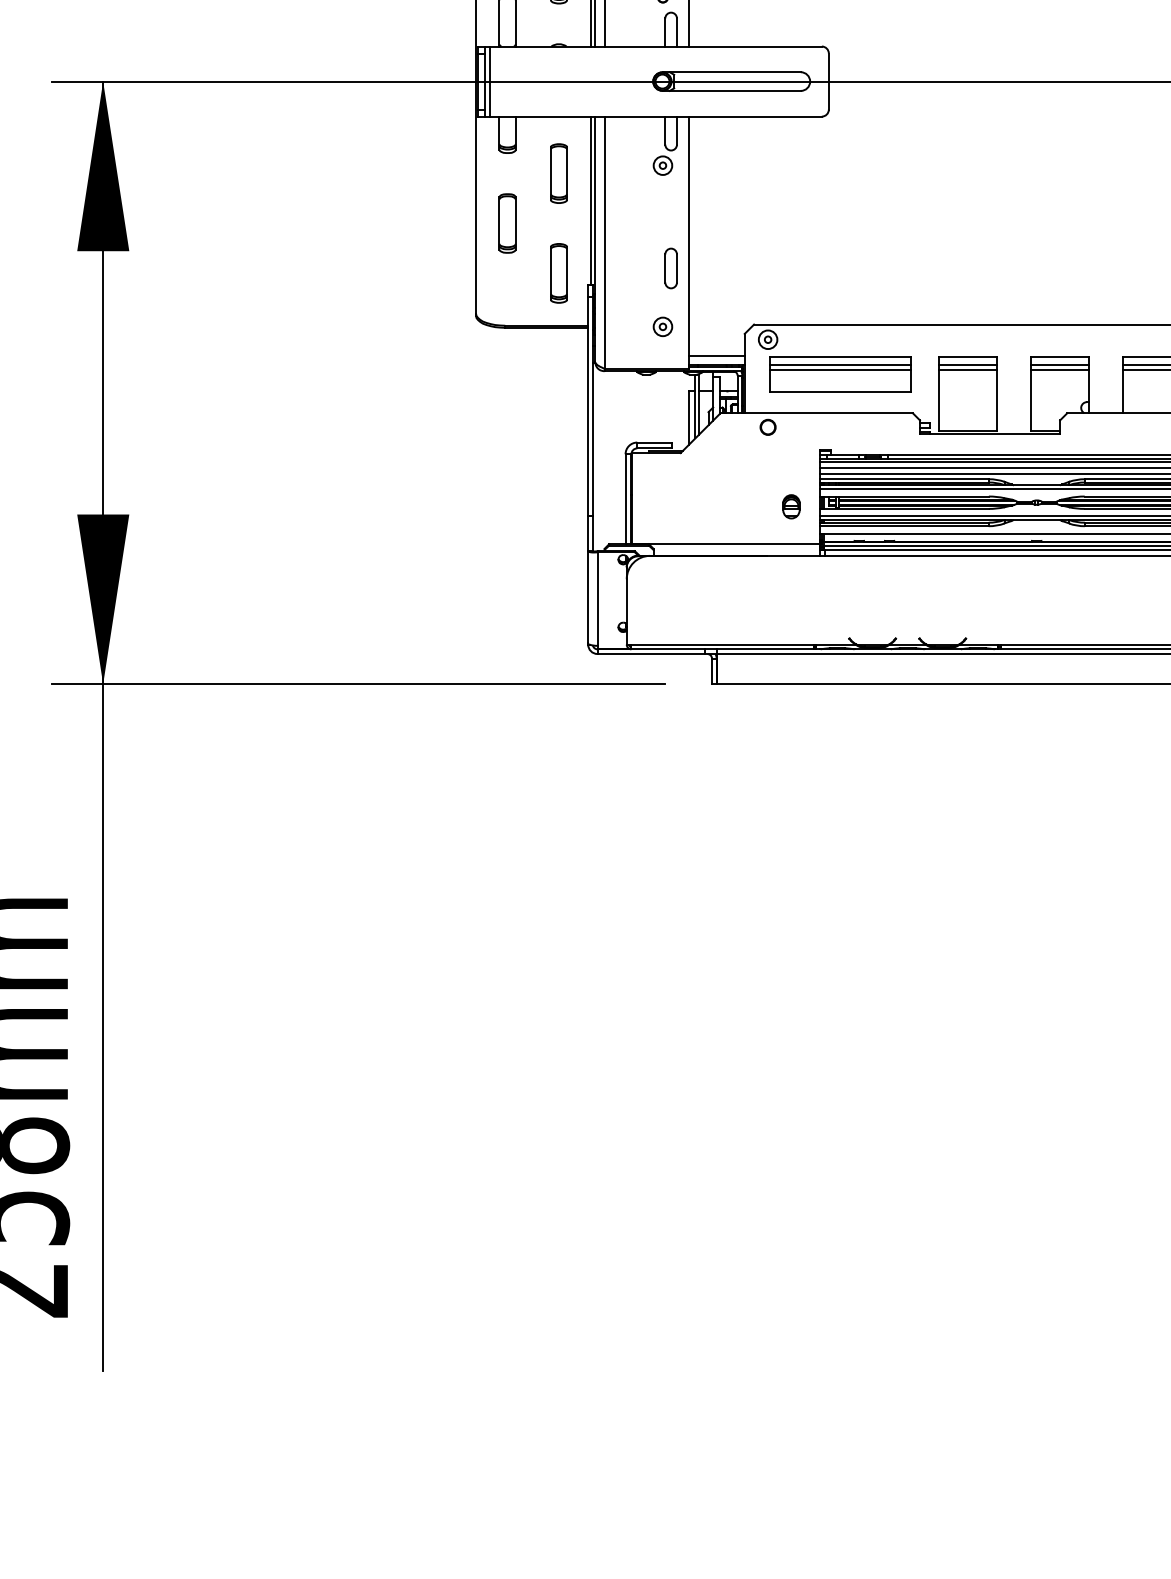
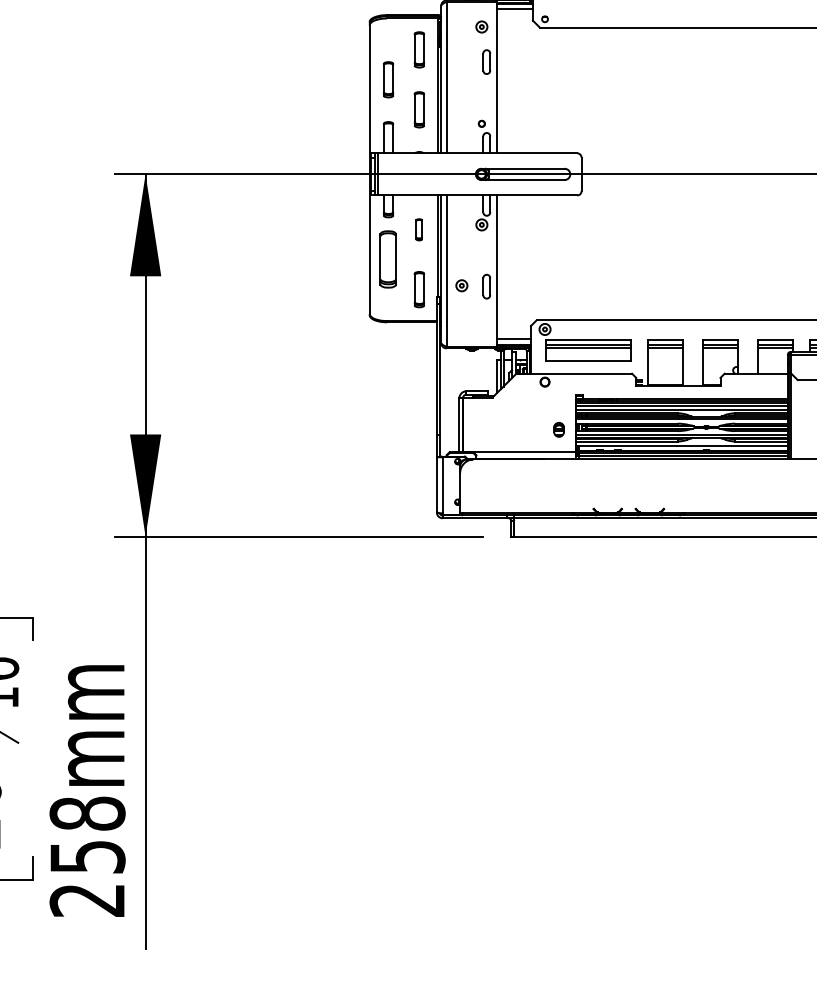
part: (557, 173) -> (418, 229), size x0.6
part: (507, 223) -> (388, 259), size x1.6
part: (662, 326) -> (461, 285), moved

